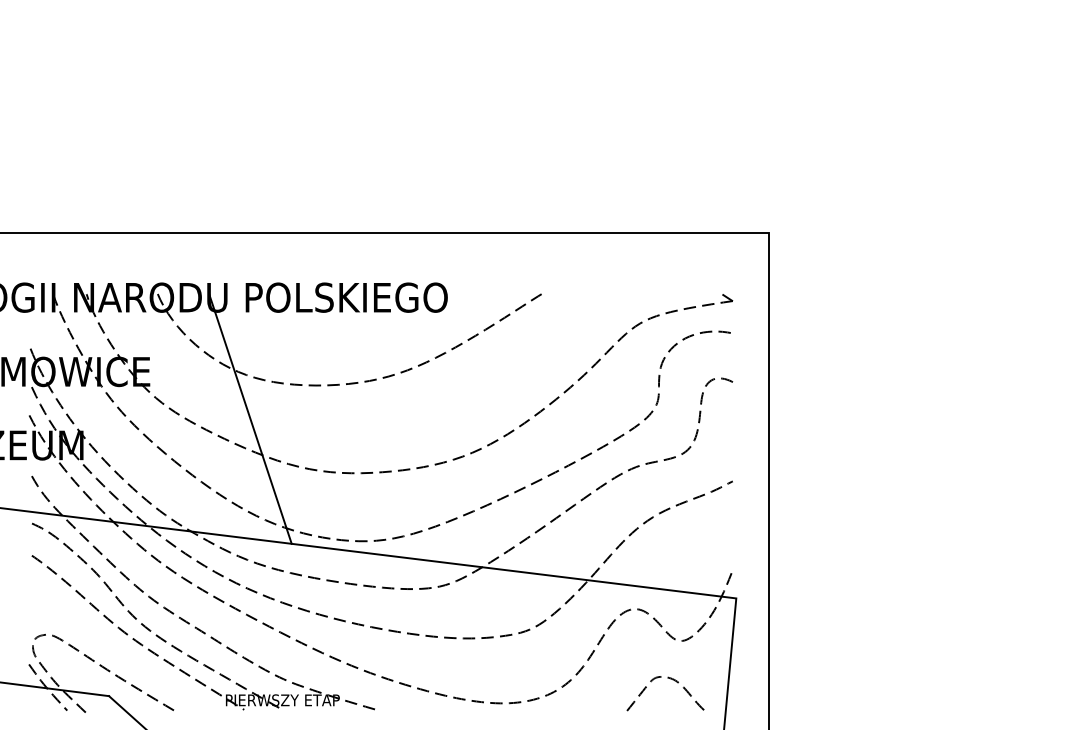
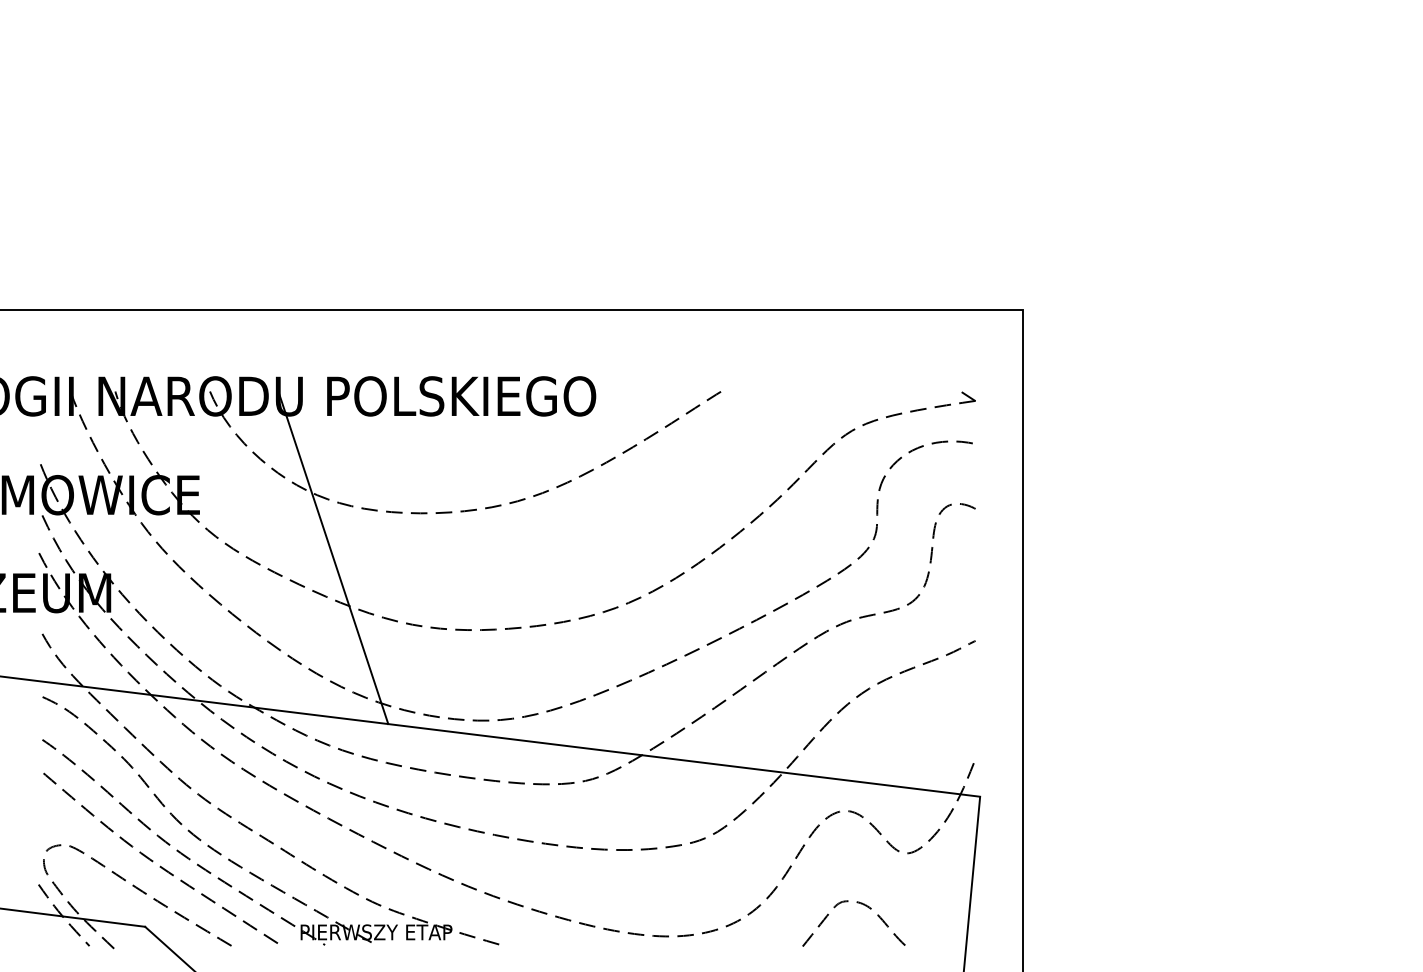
curve: (115, 646) -> (153, 860), added
curve: (668, 678) -> (857, 903), moved

